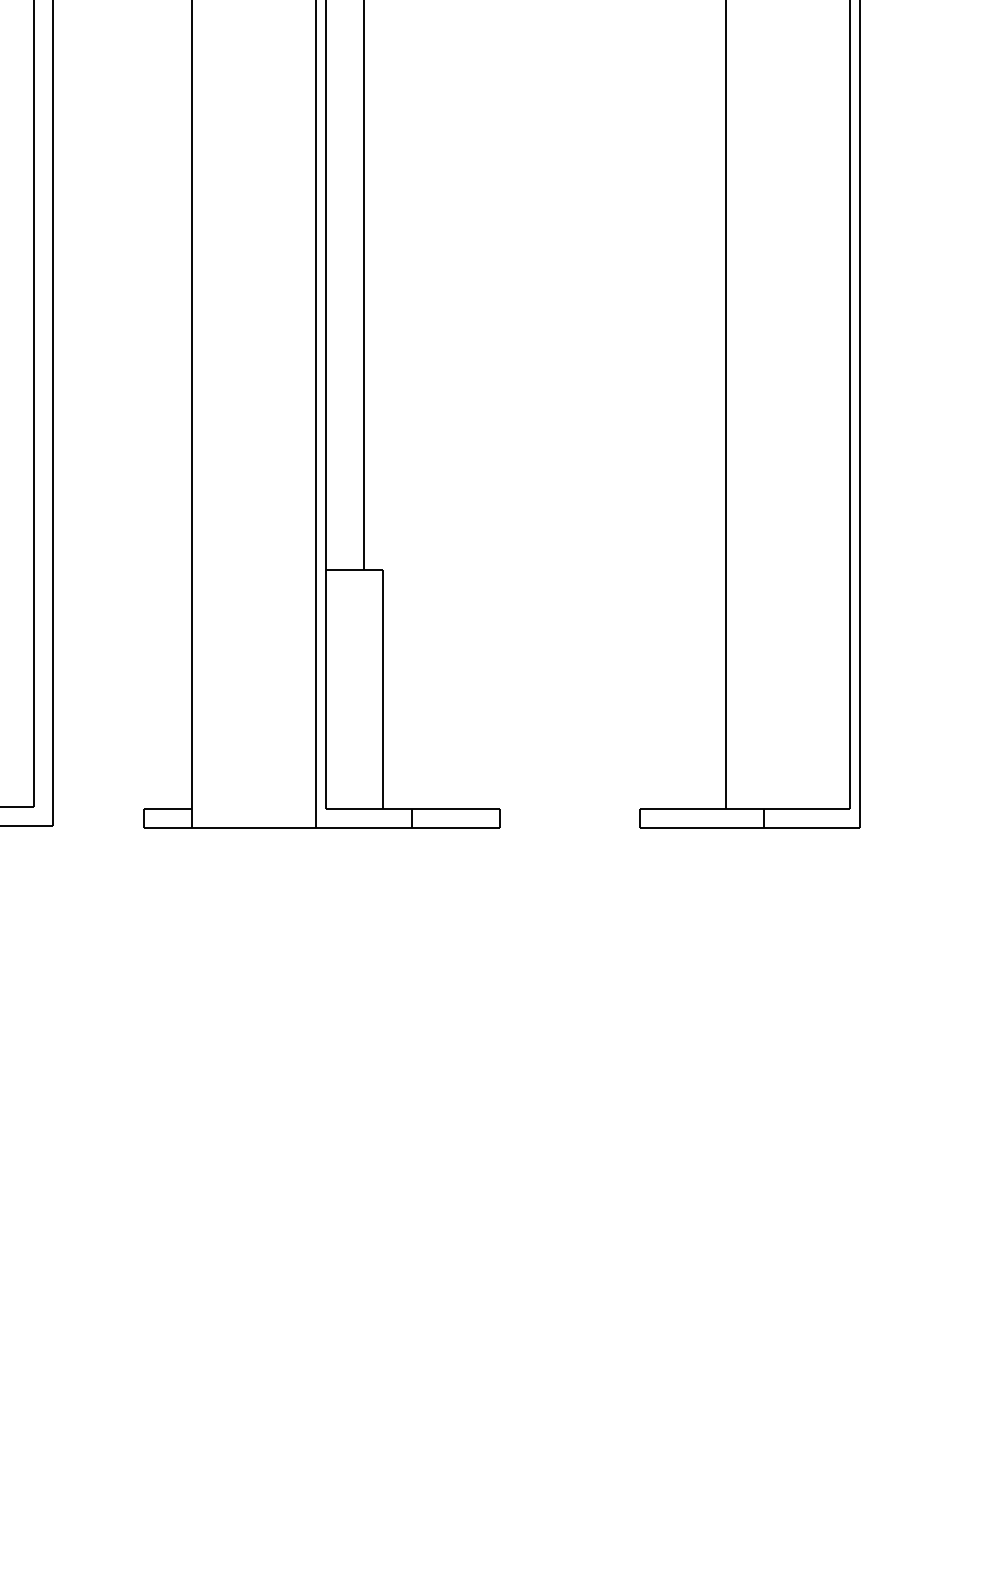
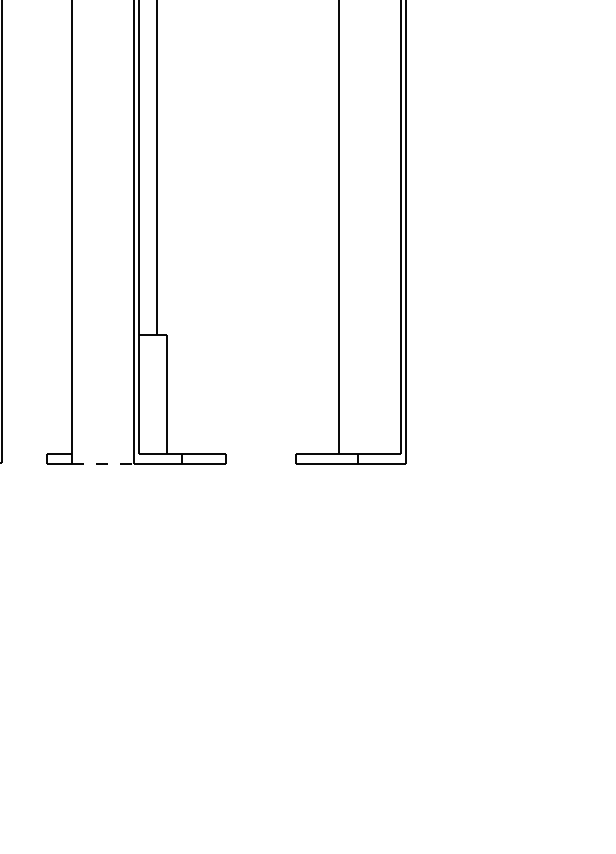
line: (256, 826) -> (103, 463), solid -> dashed

